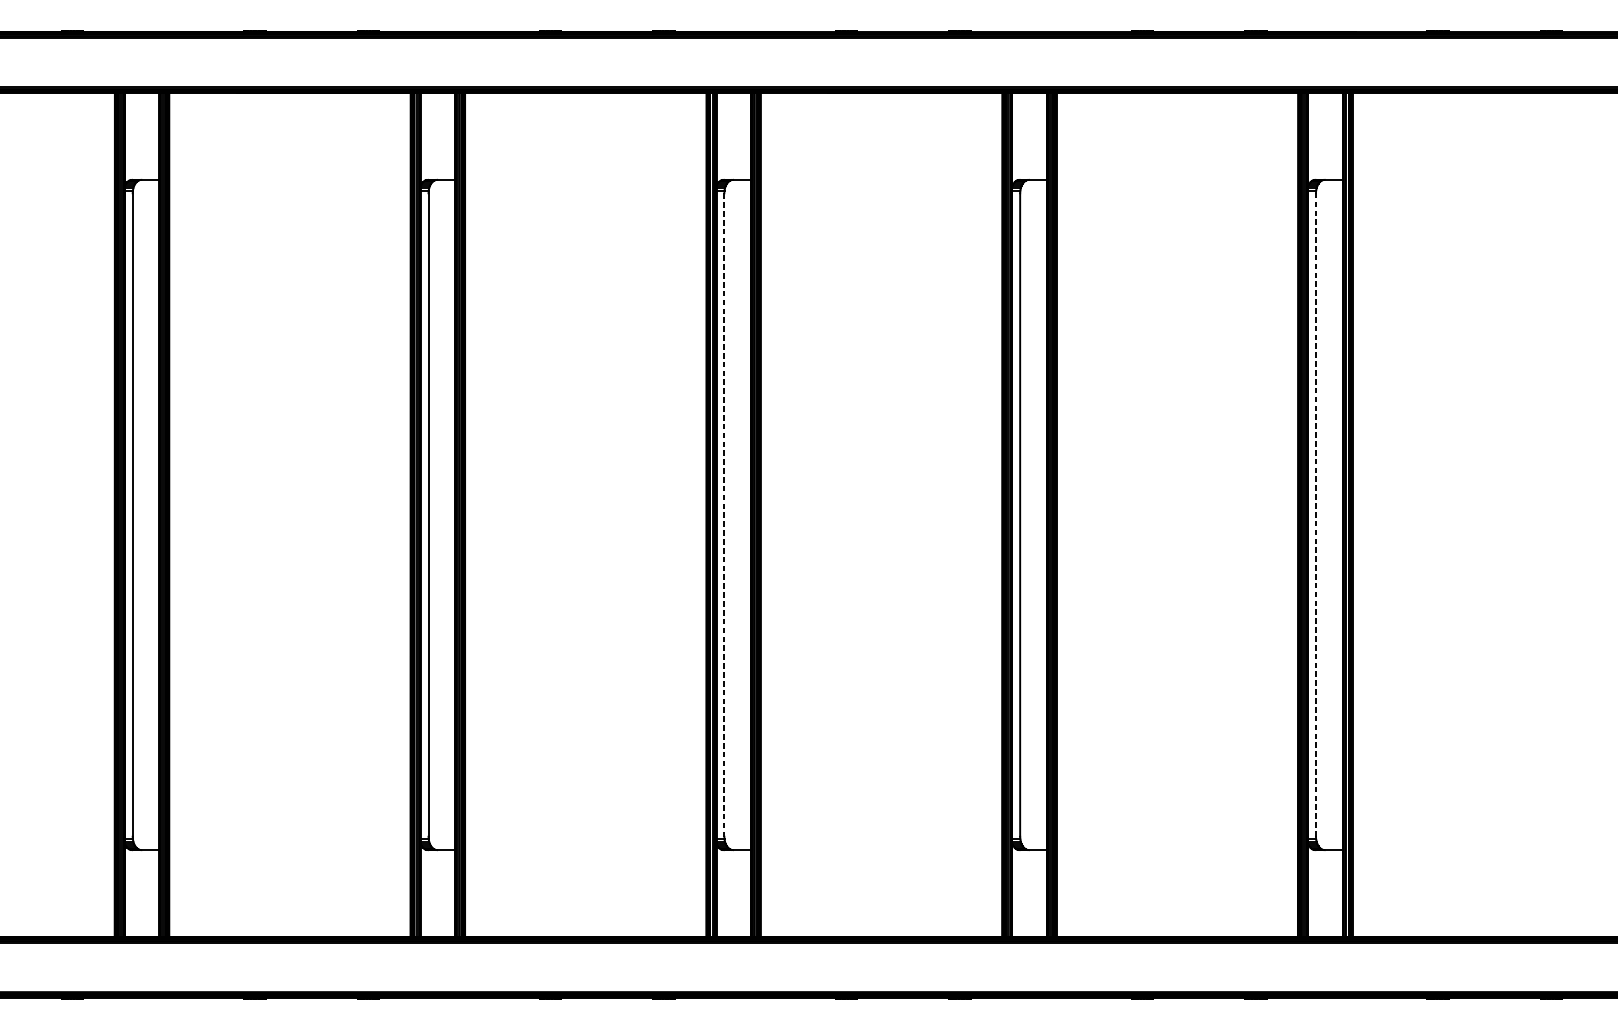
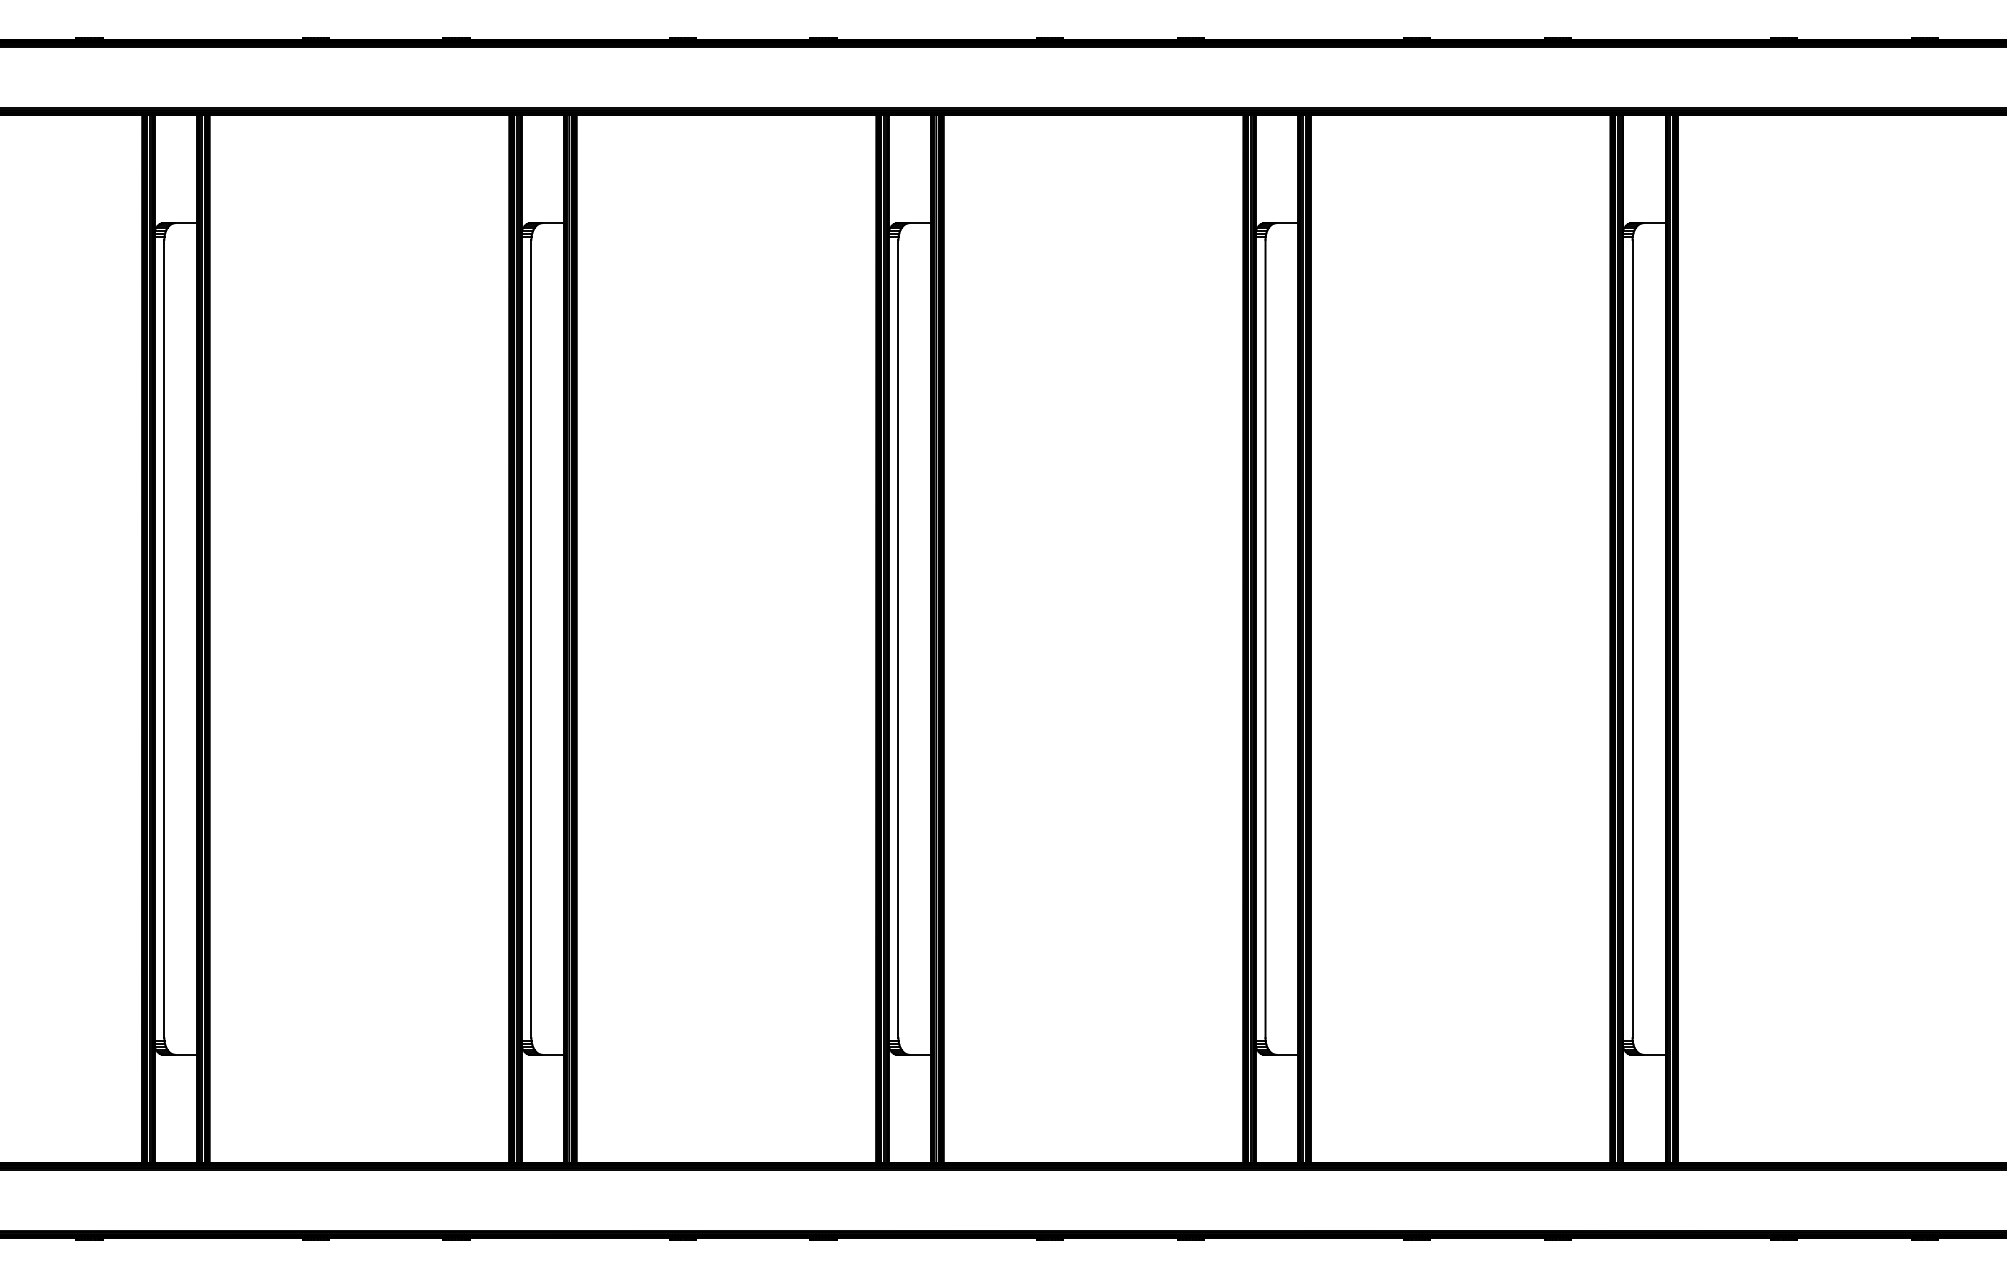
line: (1315, 514) -> (1632, 638), dashed -> solid
line: (724, 515) -> (898, 639), dashed -> solid

